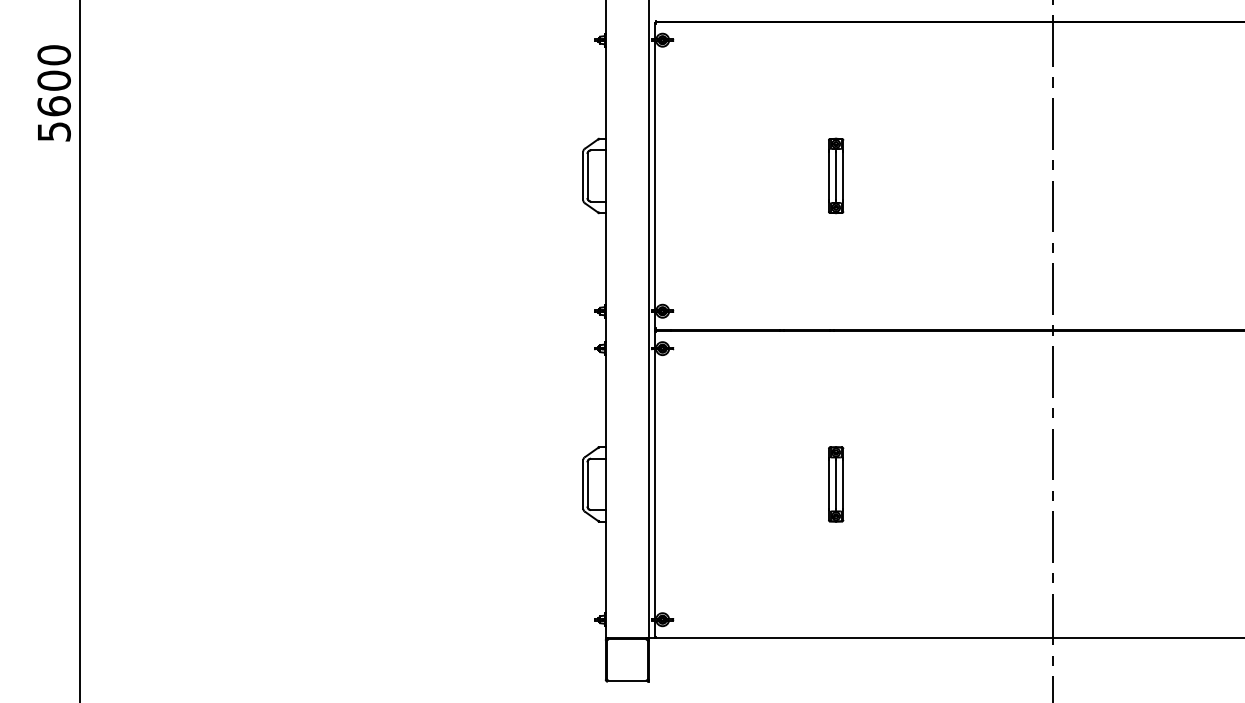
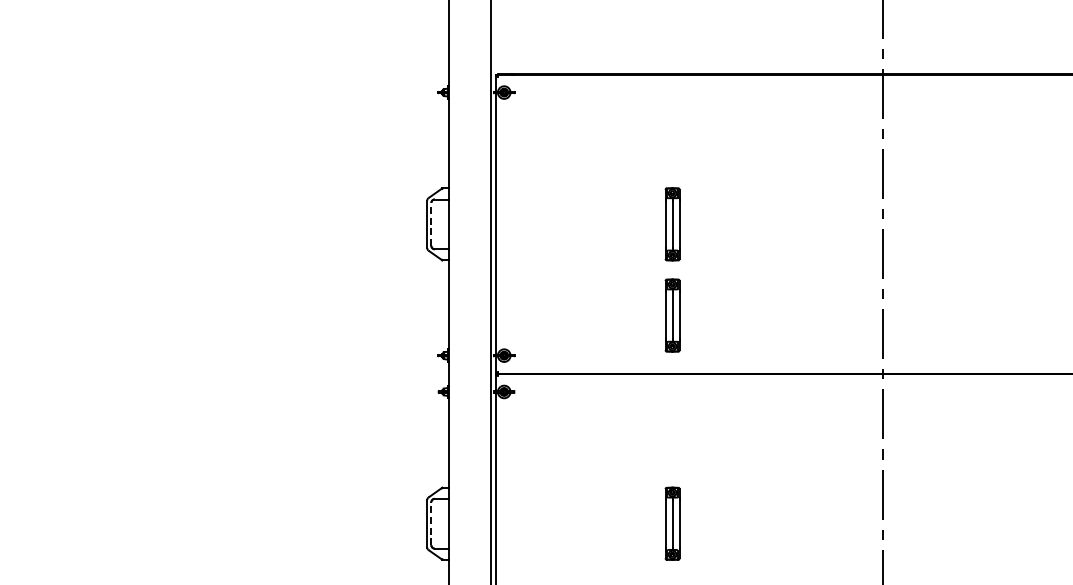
line: (587, 175) -> (431, 223), solid -> dashed
part: (836, 269) -> (672, 315), added
line: (587, 483) -> (431, 522), solid -> dashed

